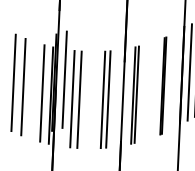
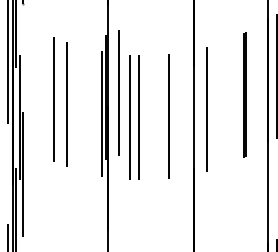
line: (42, 93) -> (91, 111), removed
line: (136, 94) -> (211, 107), removed
line: (108, 99) -> (175, 115), removed

